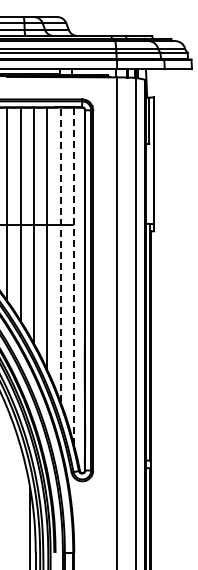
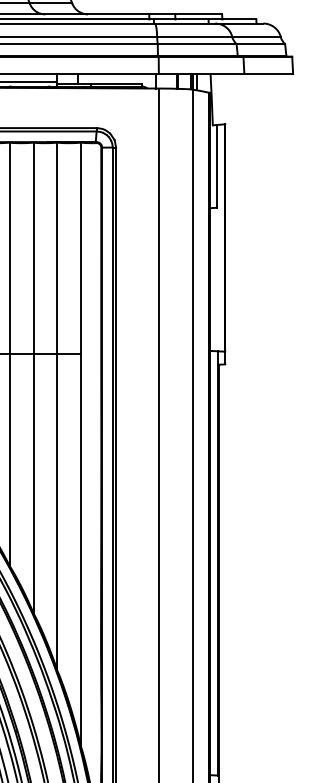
line: (60, 254) -> (57, 406), dashed -> solid
line: (73, 276) -> (80, 445), dashed -> solid

